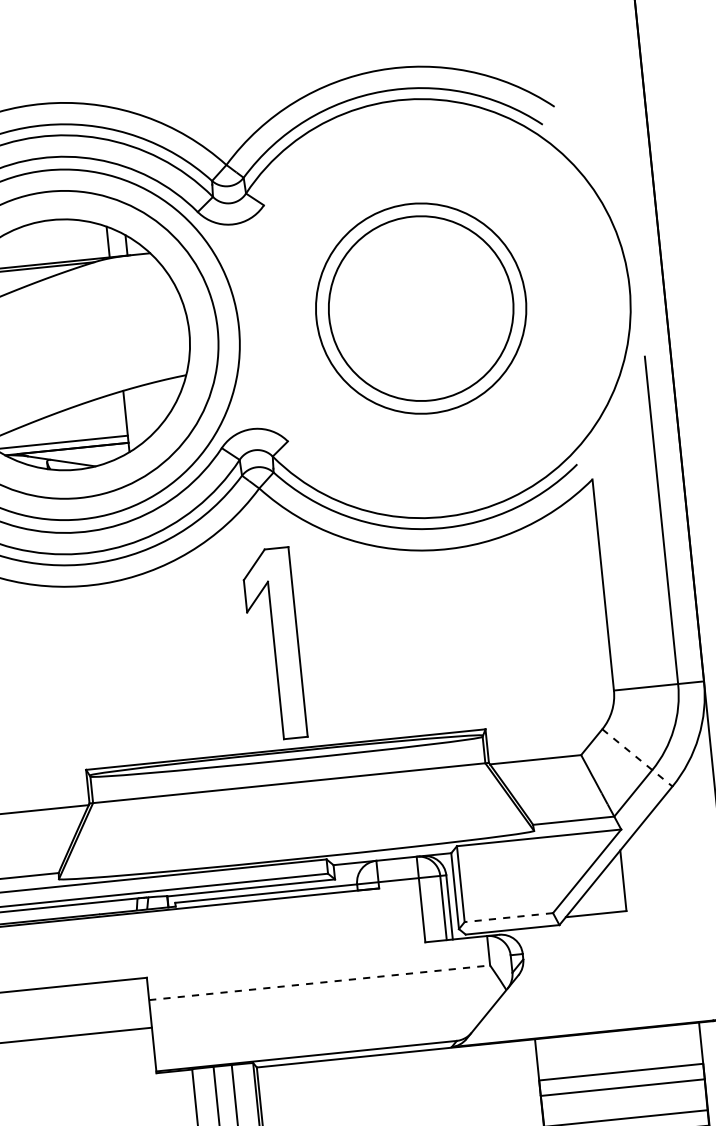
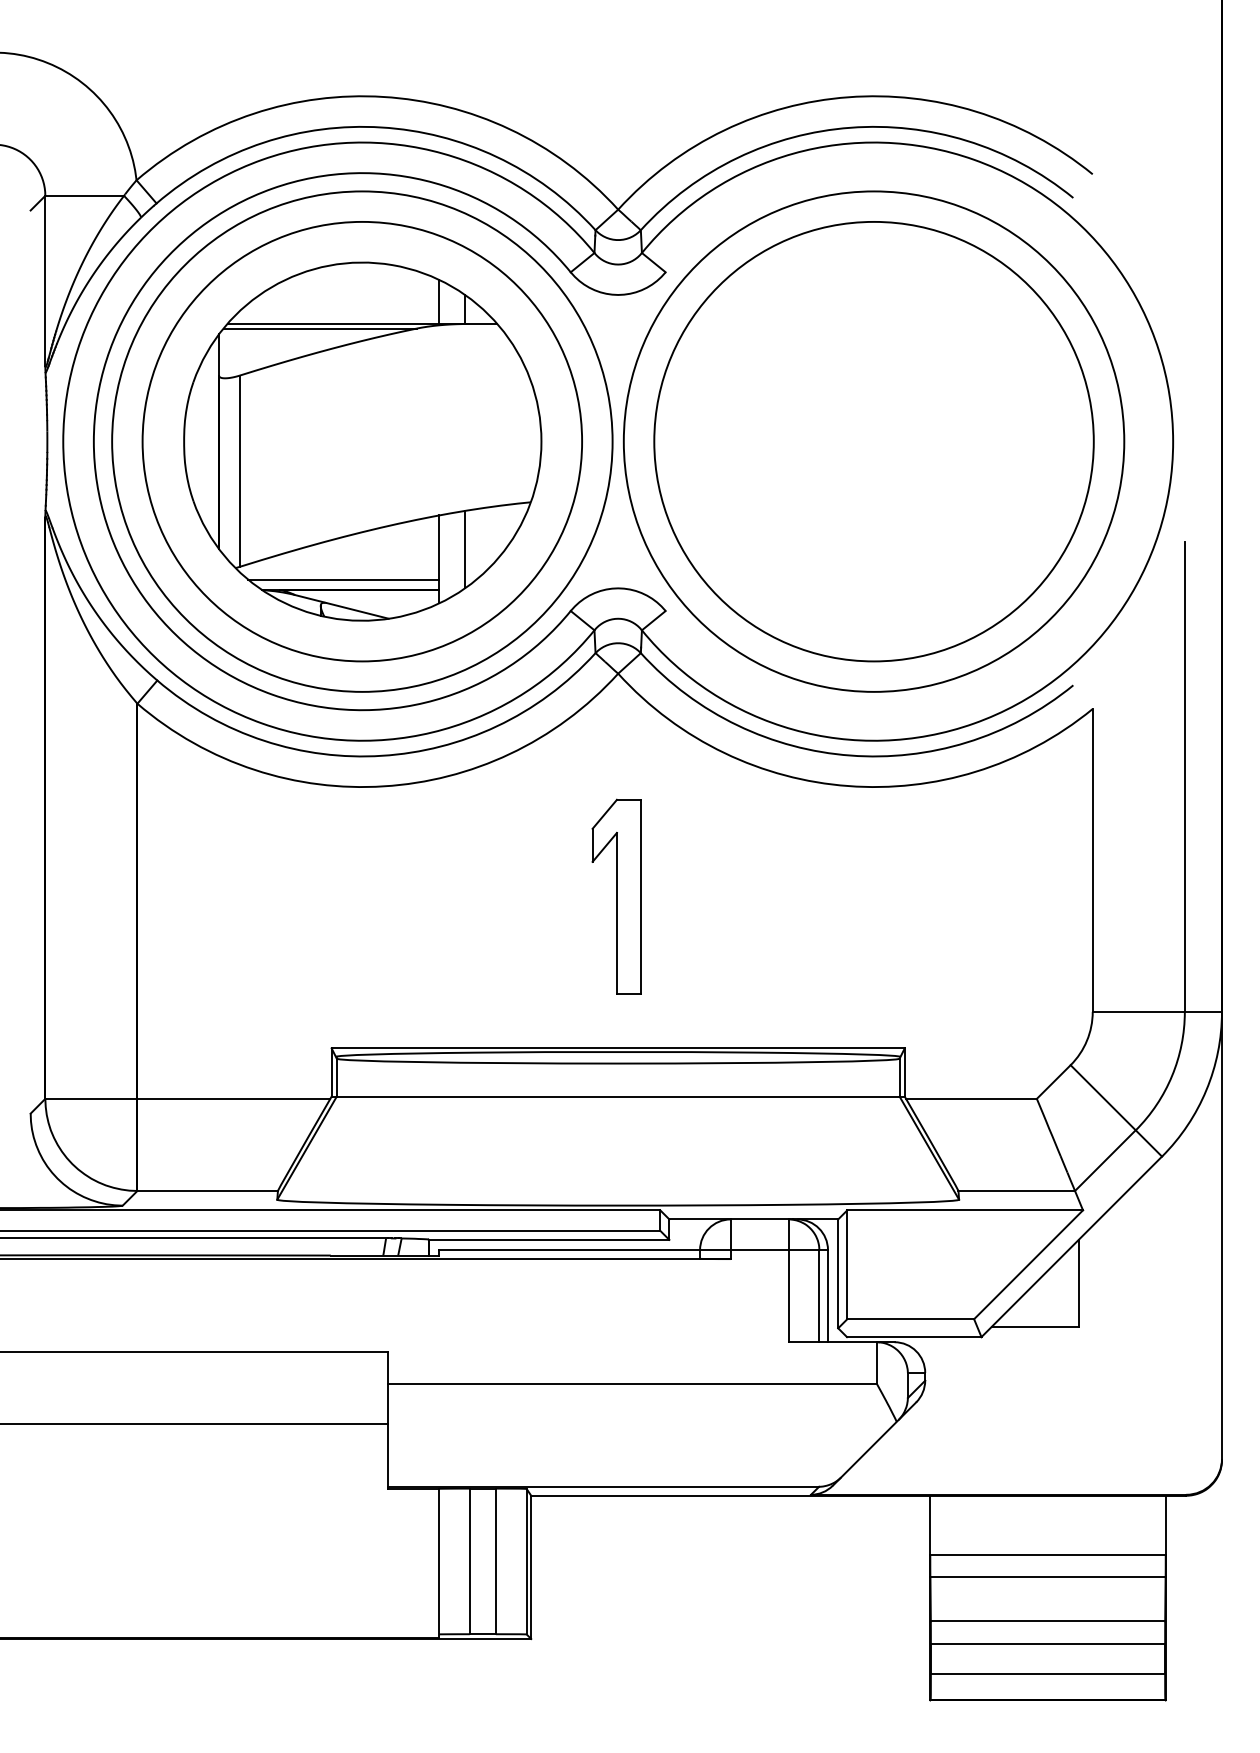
circle: (420, 308) -> (873, 441), size x1.67
circle: (420, 308) -> (873, 441), size x1.67
line: (143, 412) -> (464, 549), added
part: (273, 643) -> (616, 896), size x0.71
line: (637, 757) -> (1116, 1110), dashed -> solid
line: (508, 917) -> (910, 1319), dashed -> solid
line: (319, 982) -> (632, 1384), dashed -> solid

